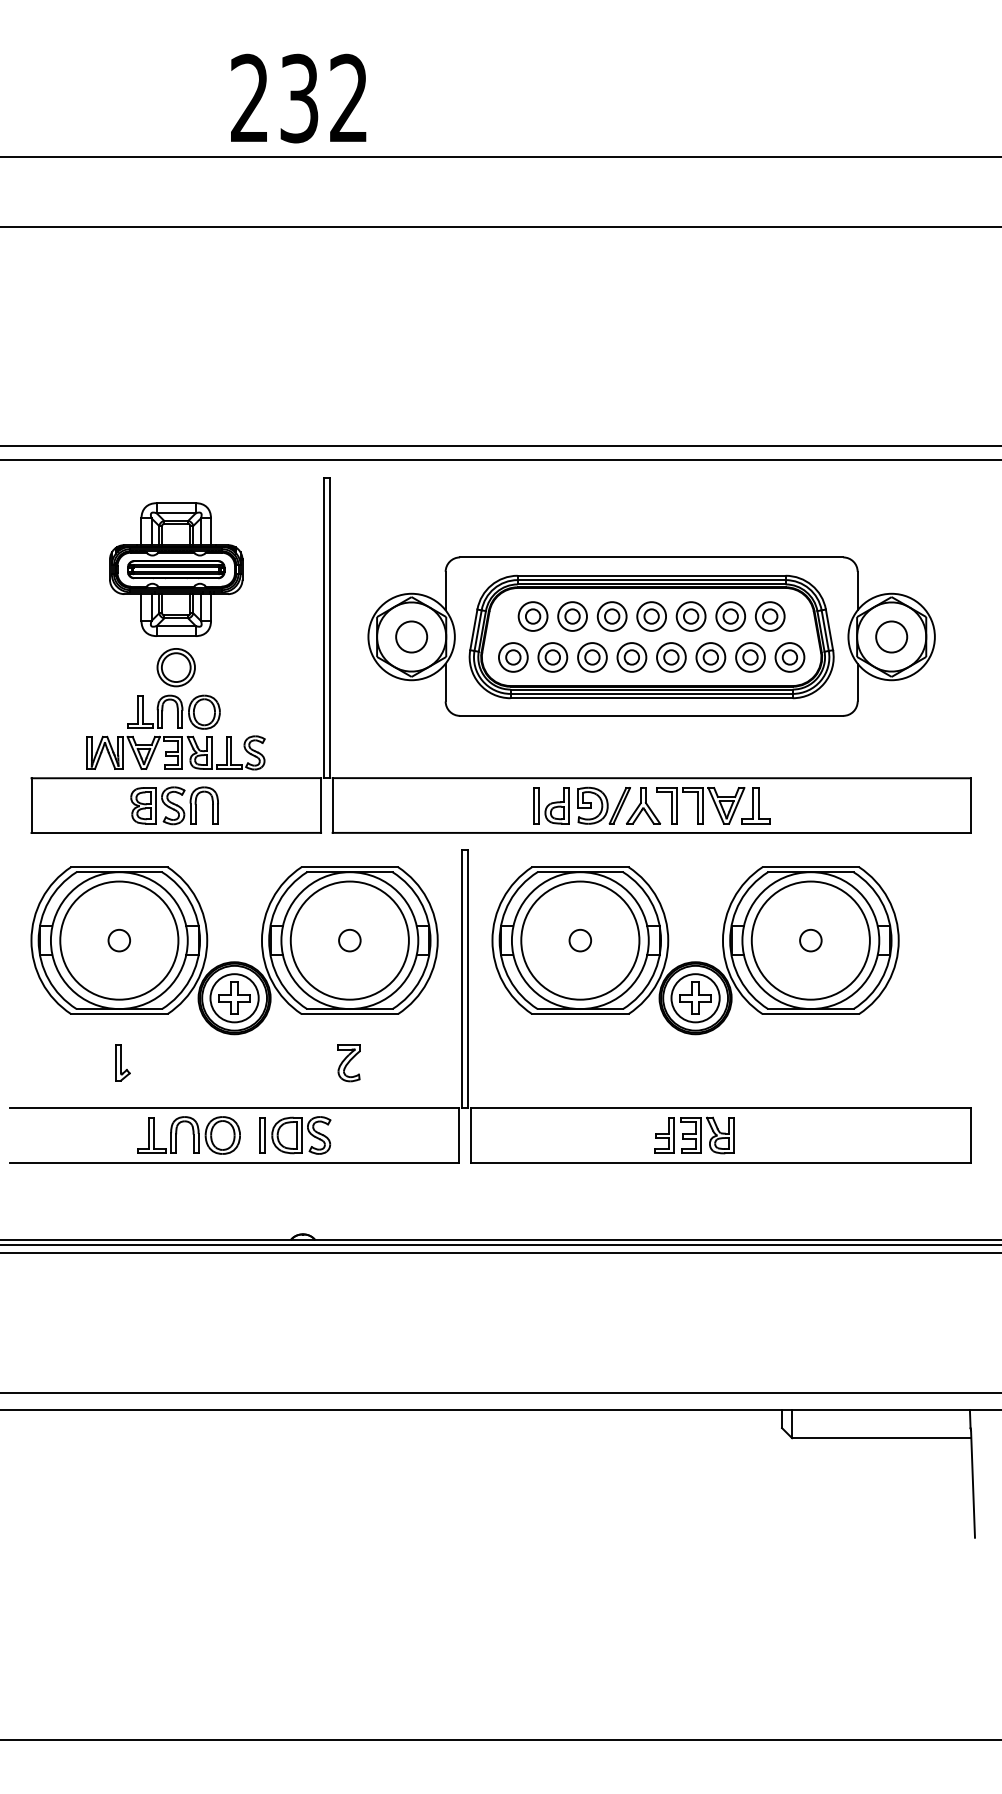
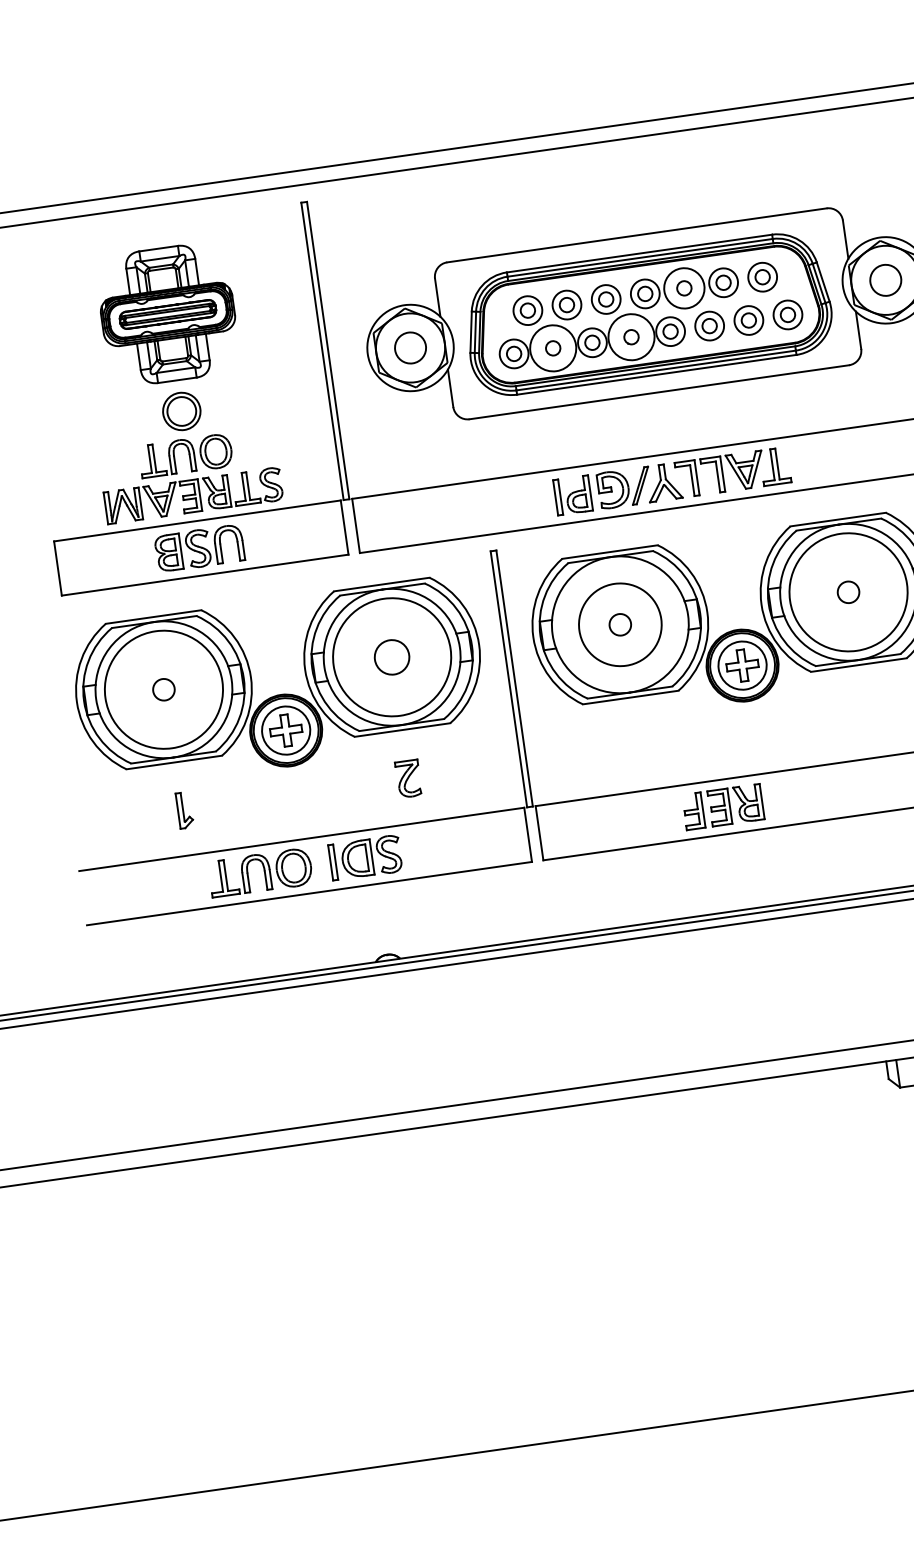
circle: (690, 616) -> (683, 288), size x1.4
circle: (552, 657) -> (552, 348), size x1.6
circle: (631, 657) -> (631, 337), size x1.6
circle: (349, 940) -> (391, 657), size x1.6
circle: (580, 940) -> (620, 624), size x0.7
part: (694, 1135) -> (723, 807), moved

